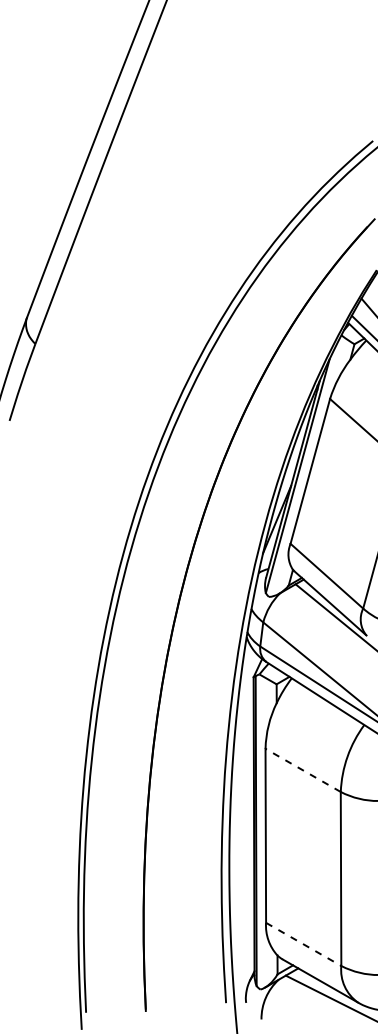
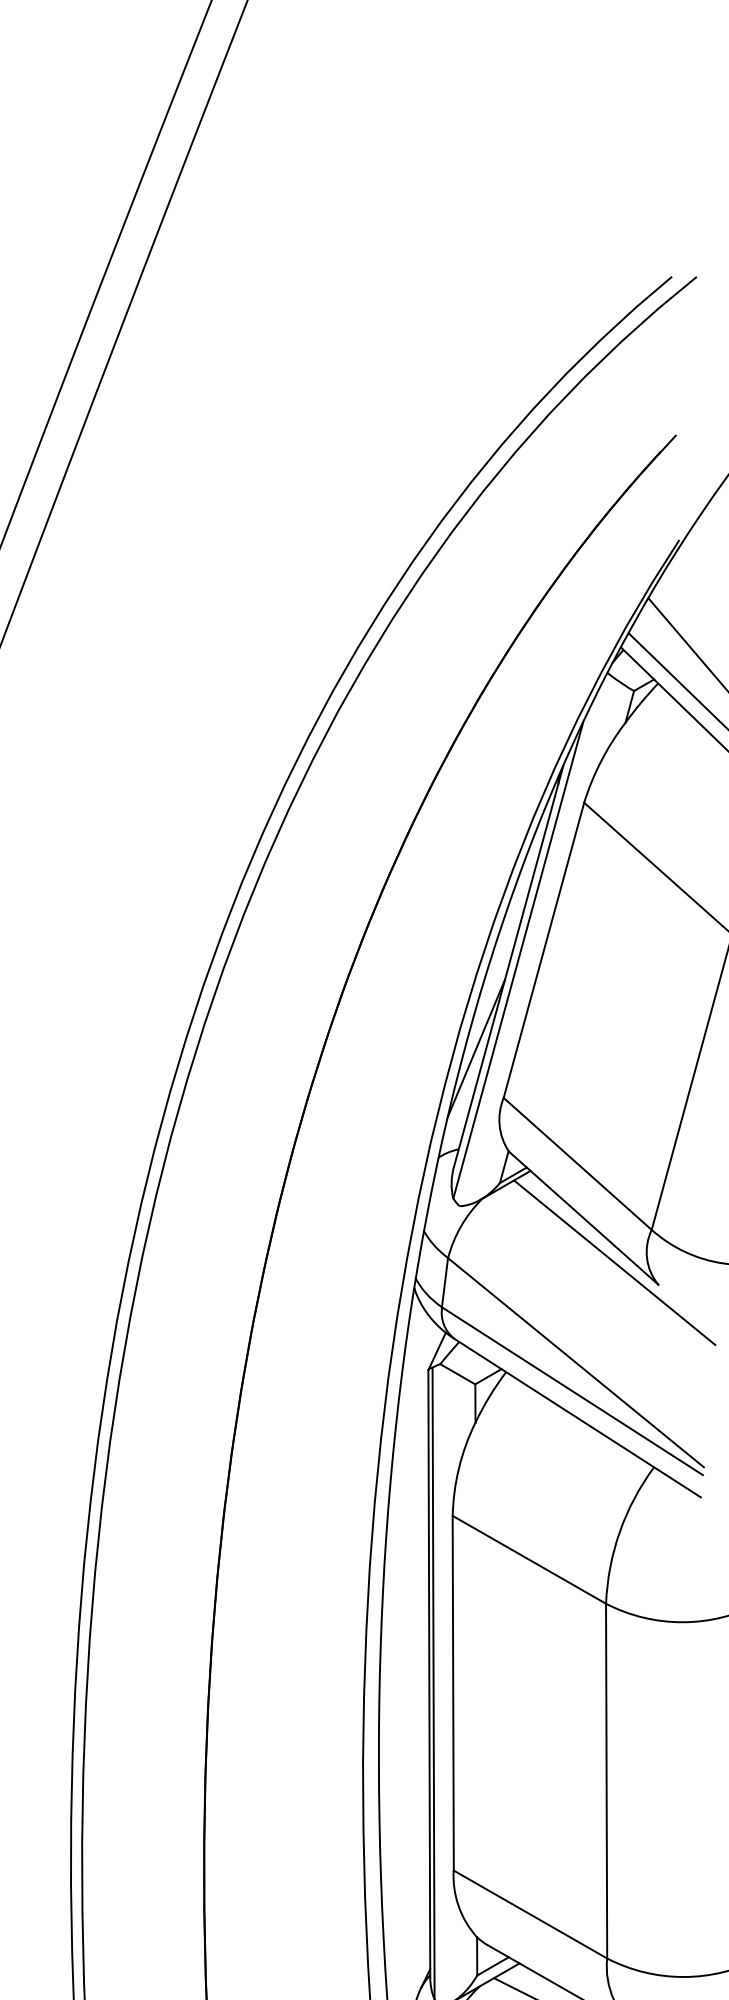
line: (302, 770) -> (528, 1560), dashed -> solid
line: (304, 944) -> (532, 1914), dashed -> solid

